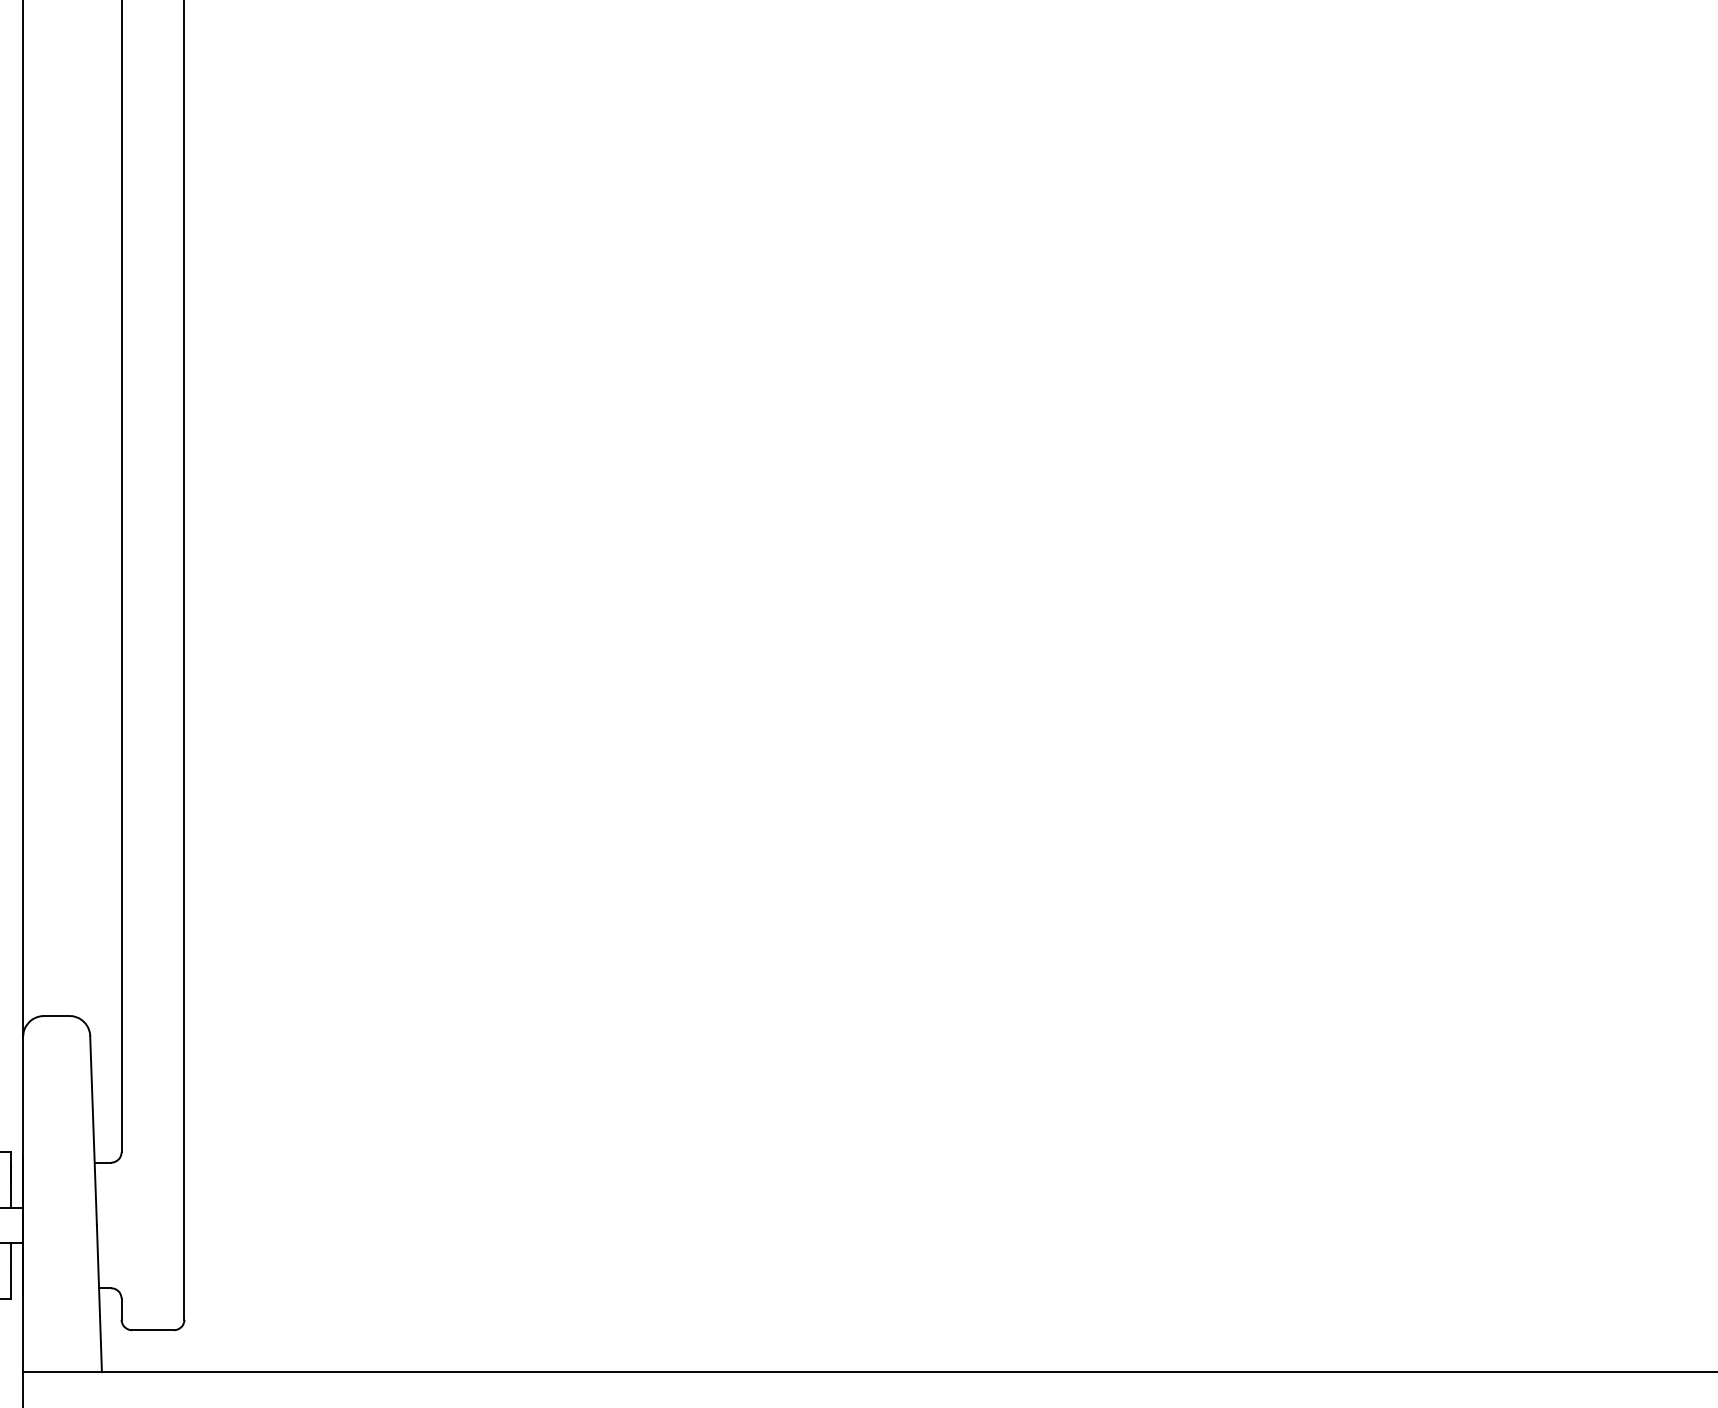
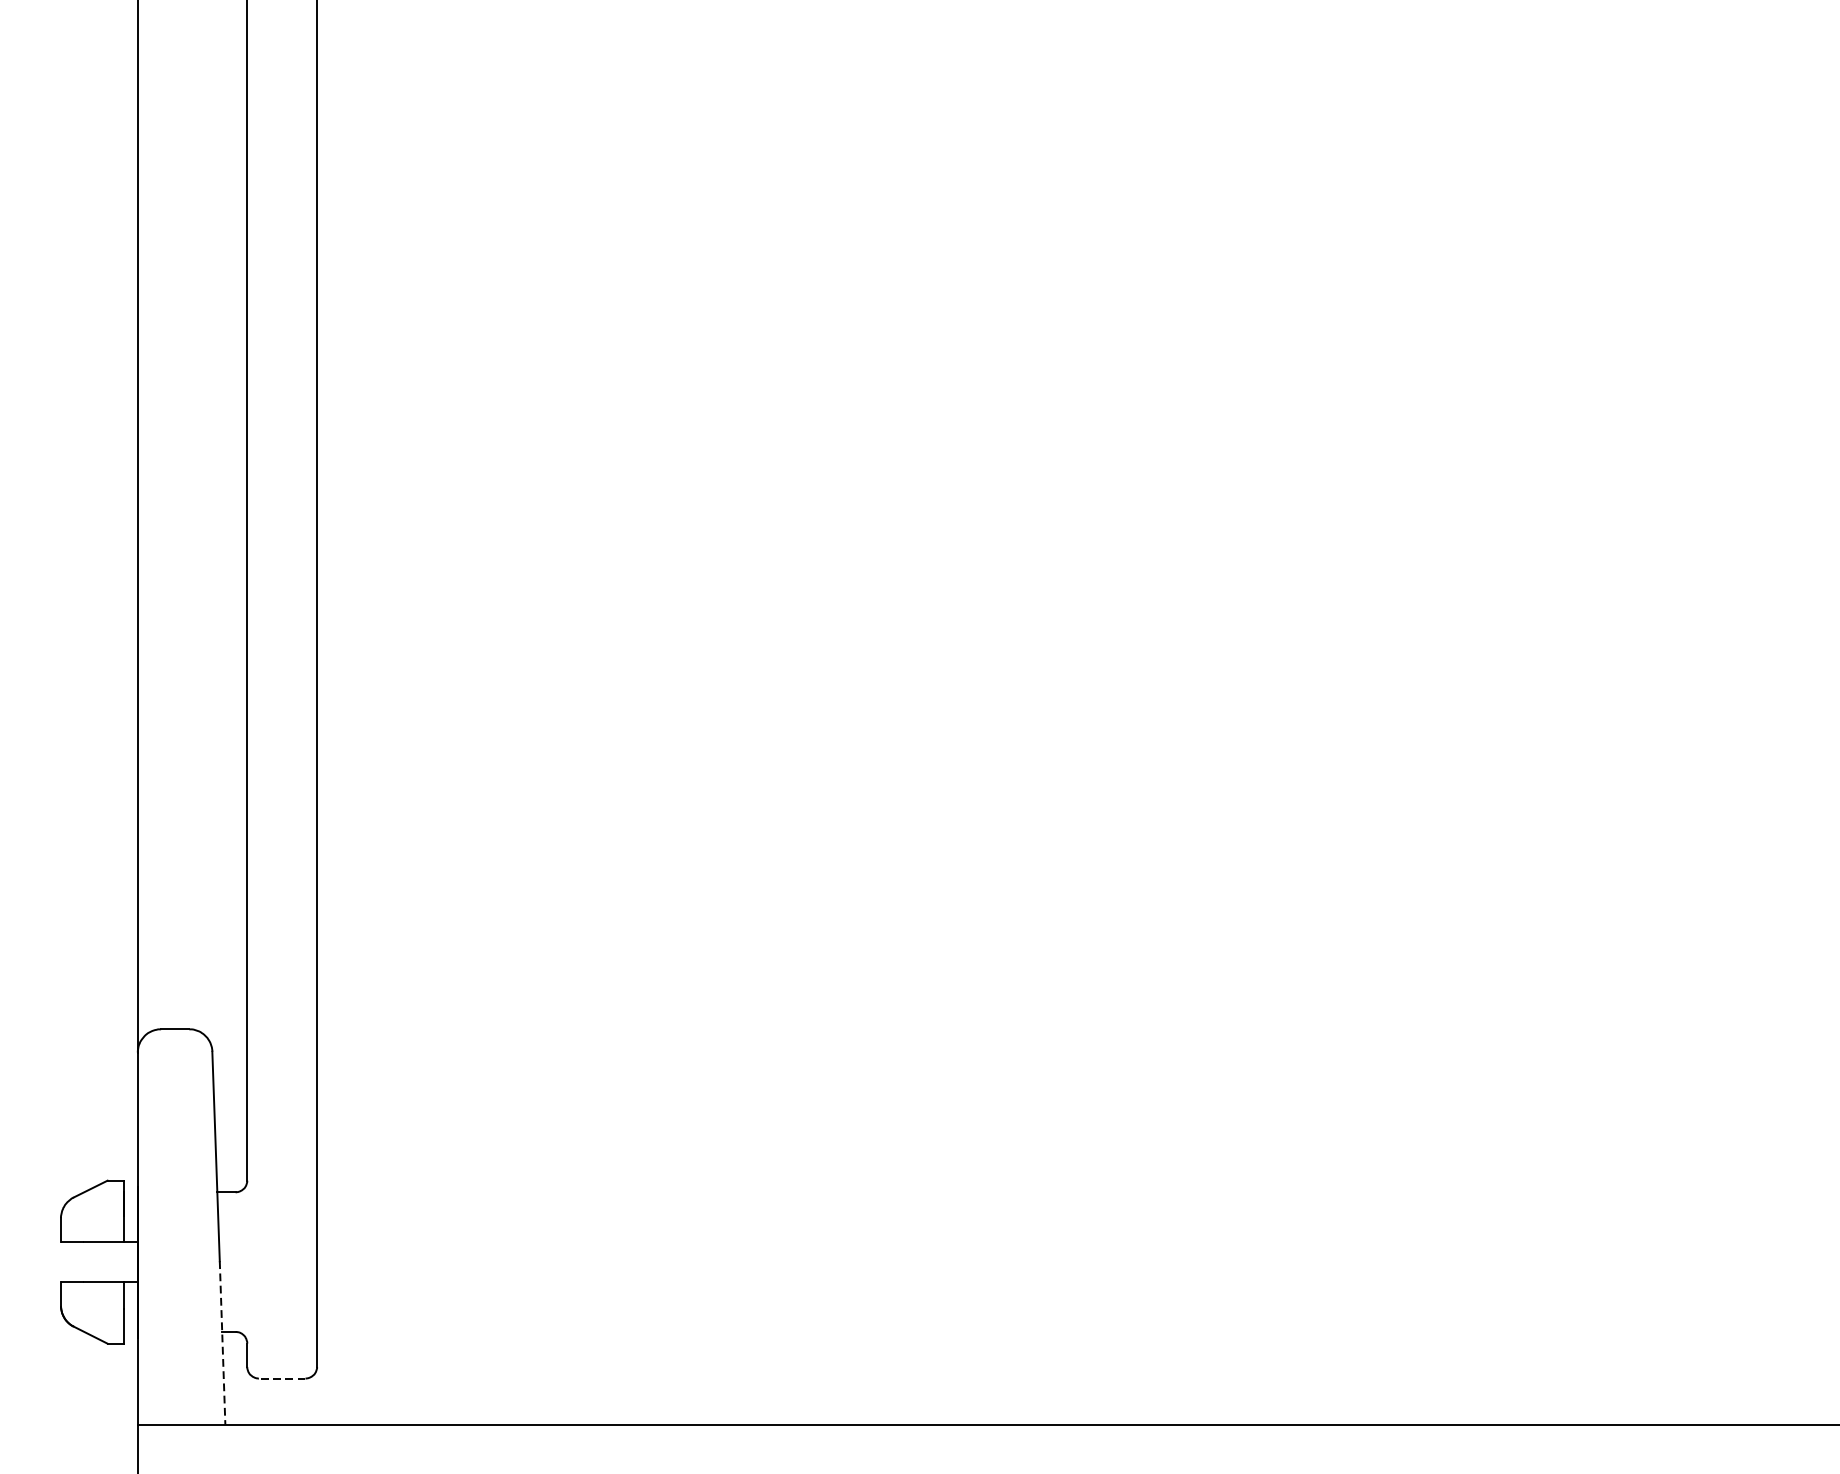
line: (99, 1298) -> (222, 1343), solid -> dashed
line: (153, 1330) -> (282, 1378), solid -> dashed

